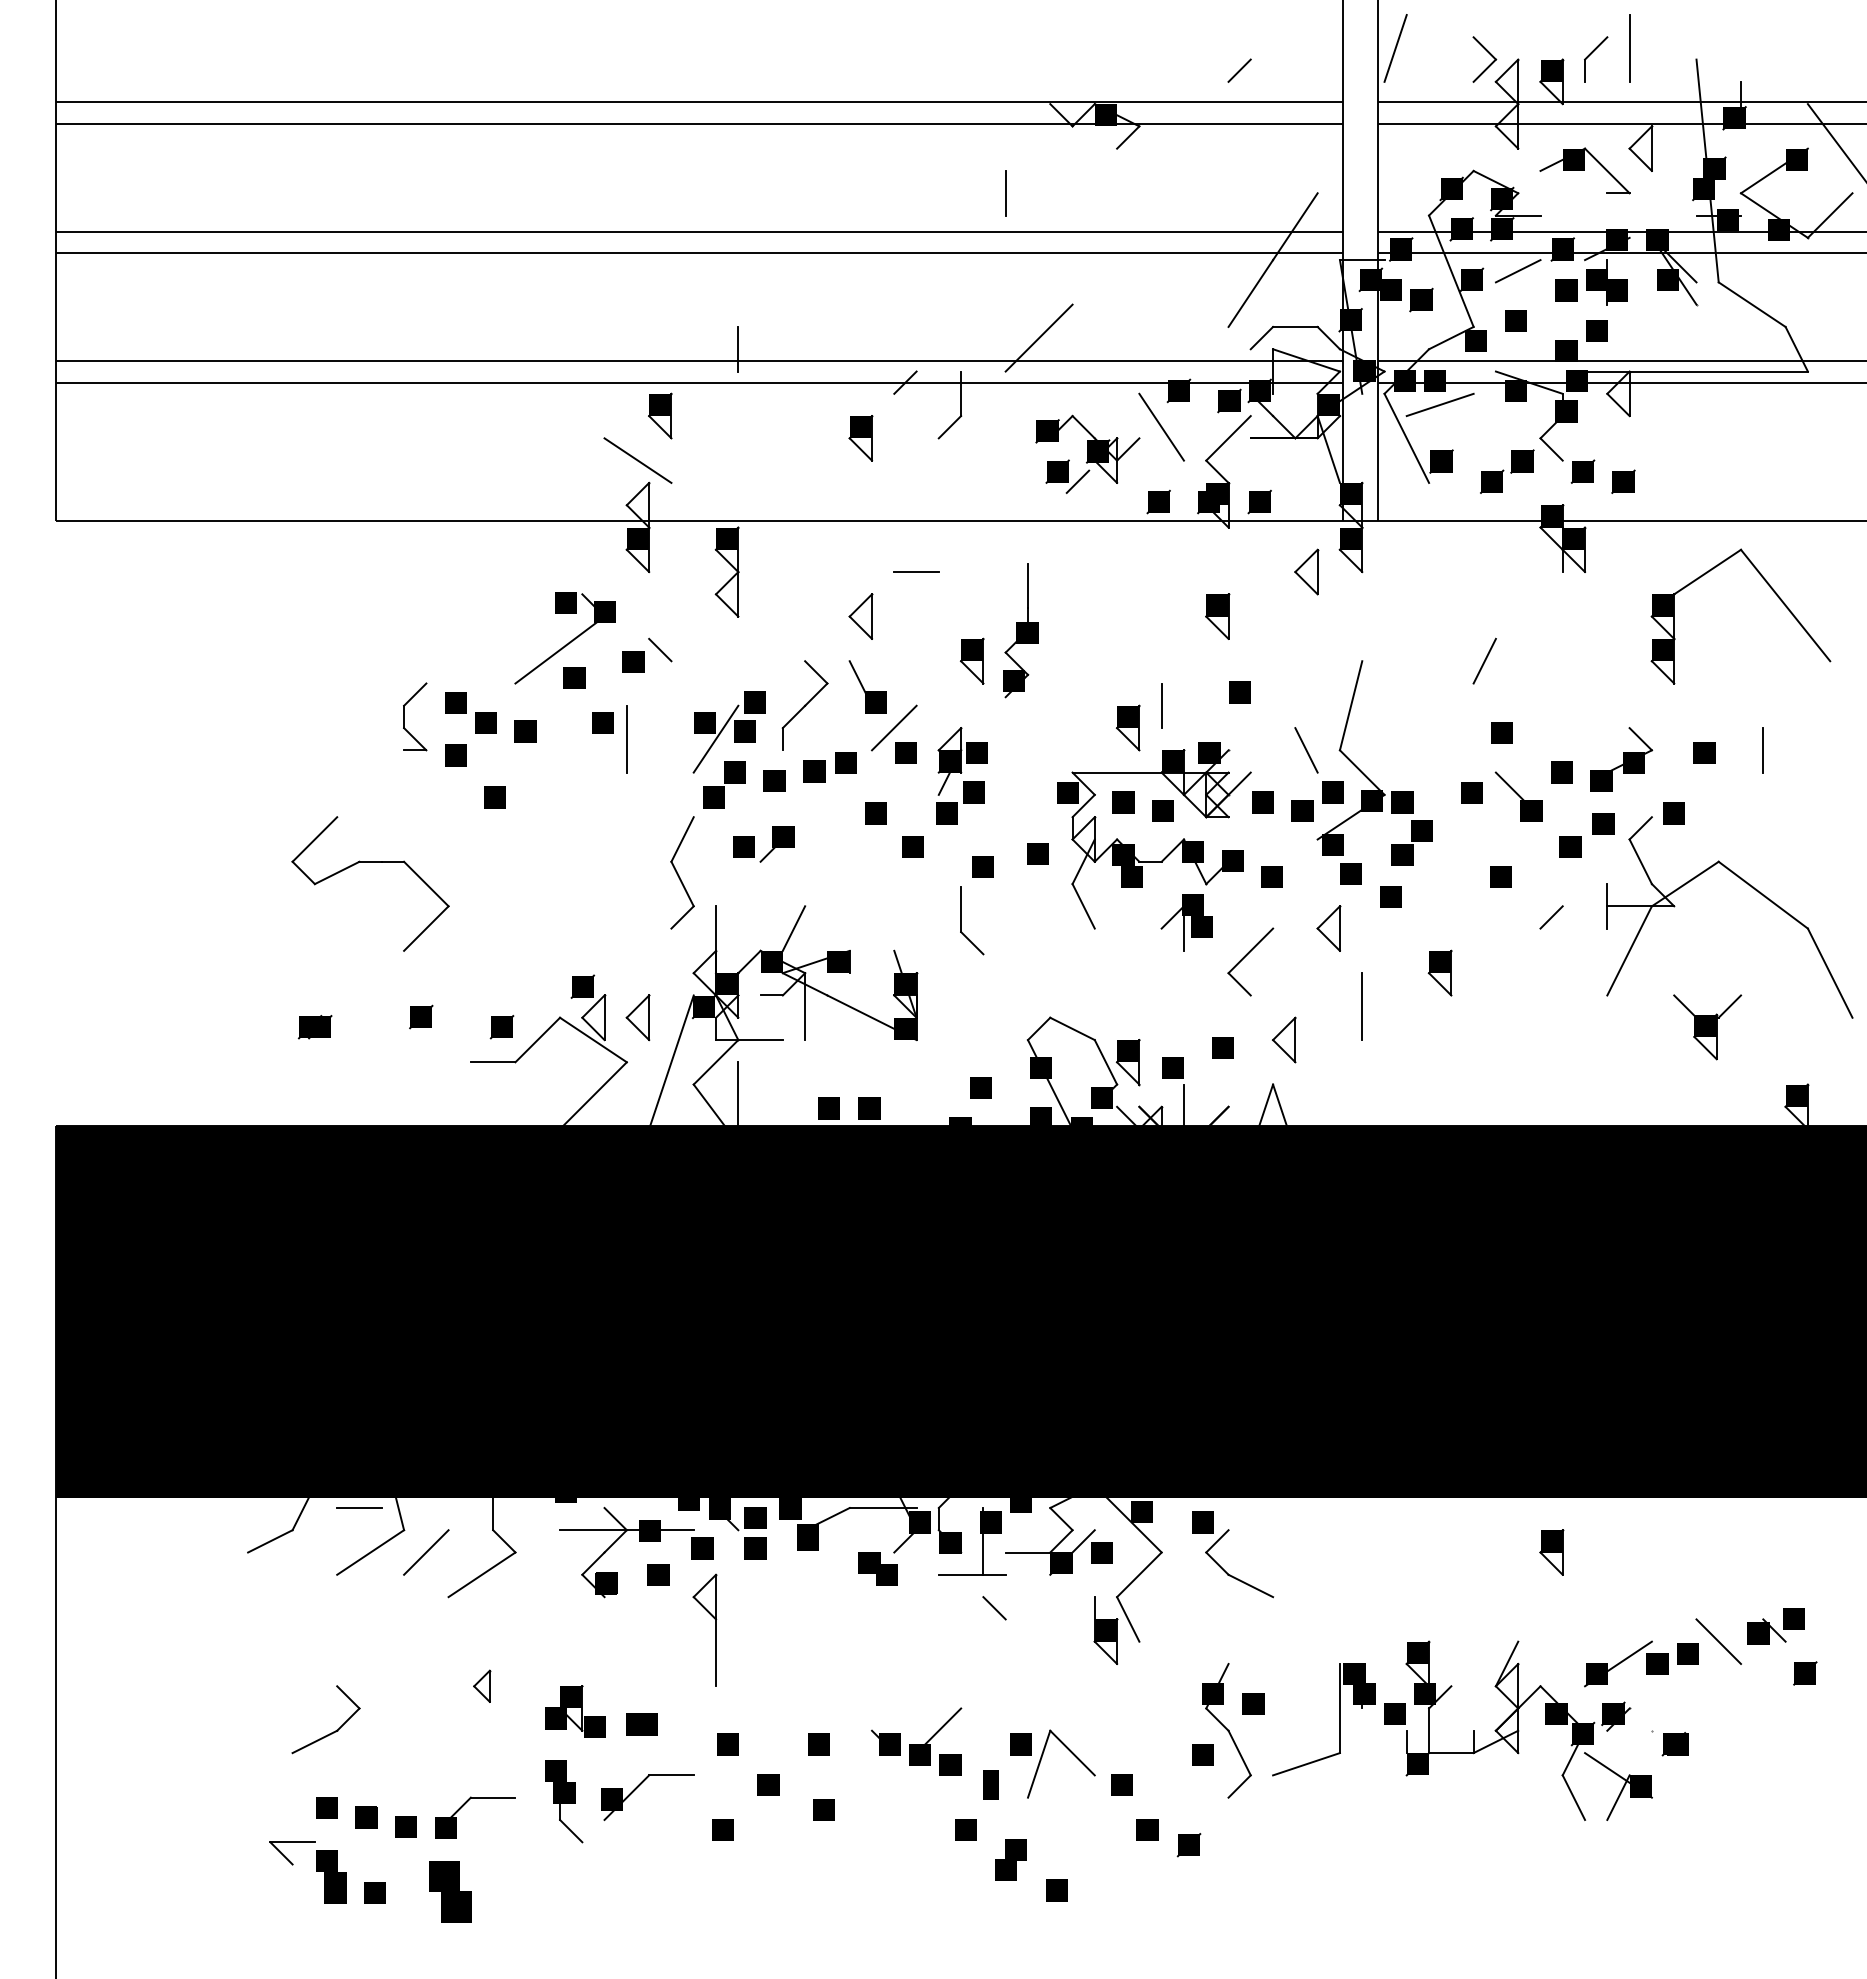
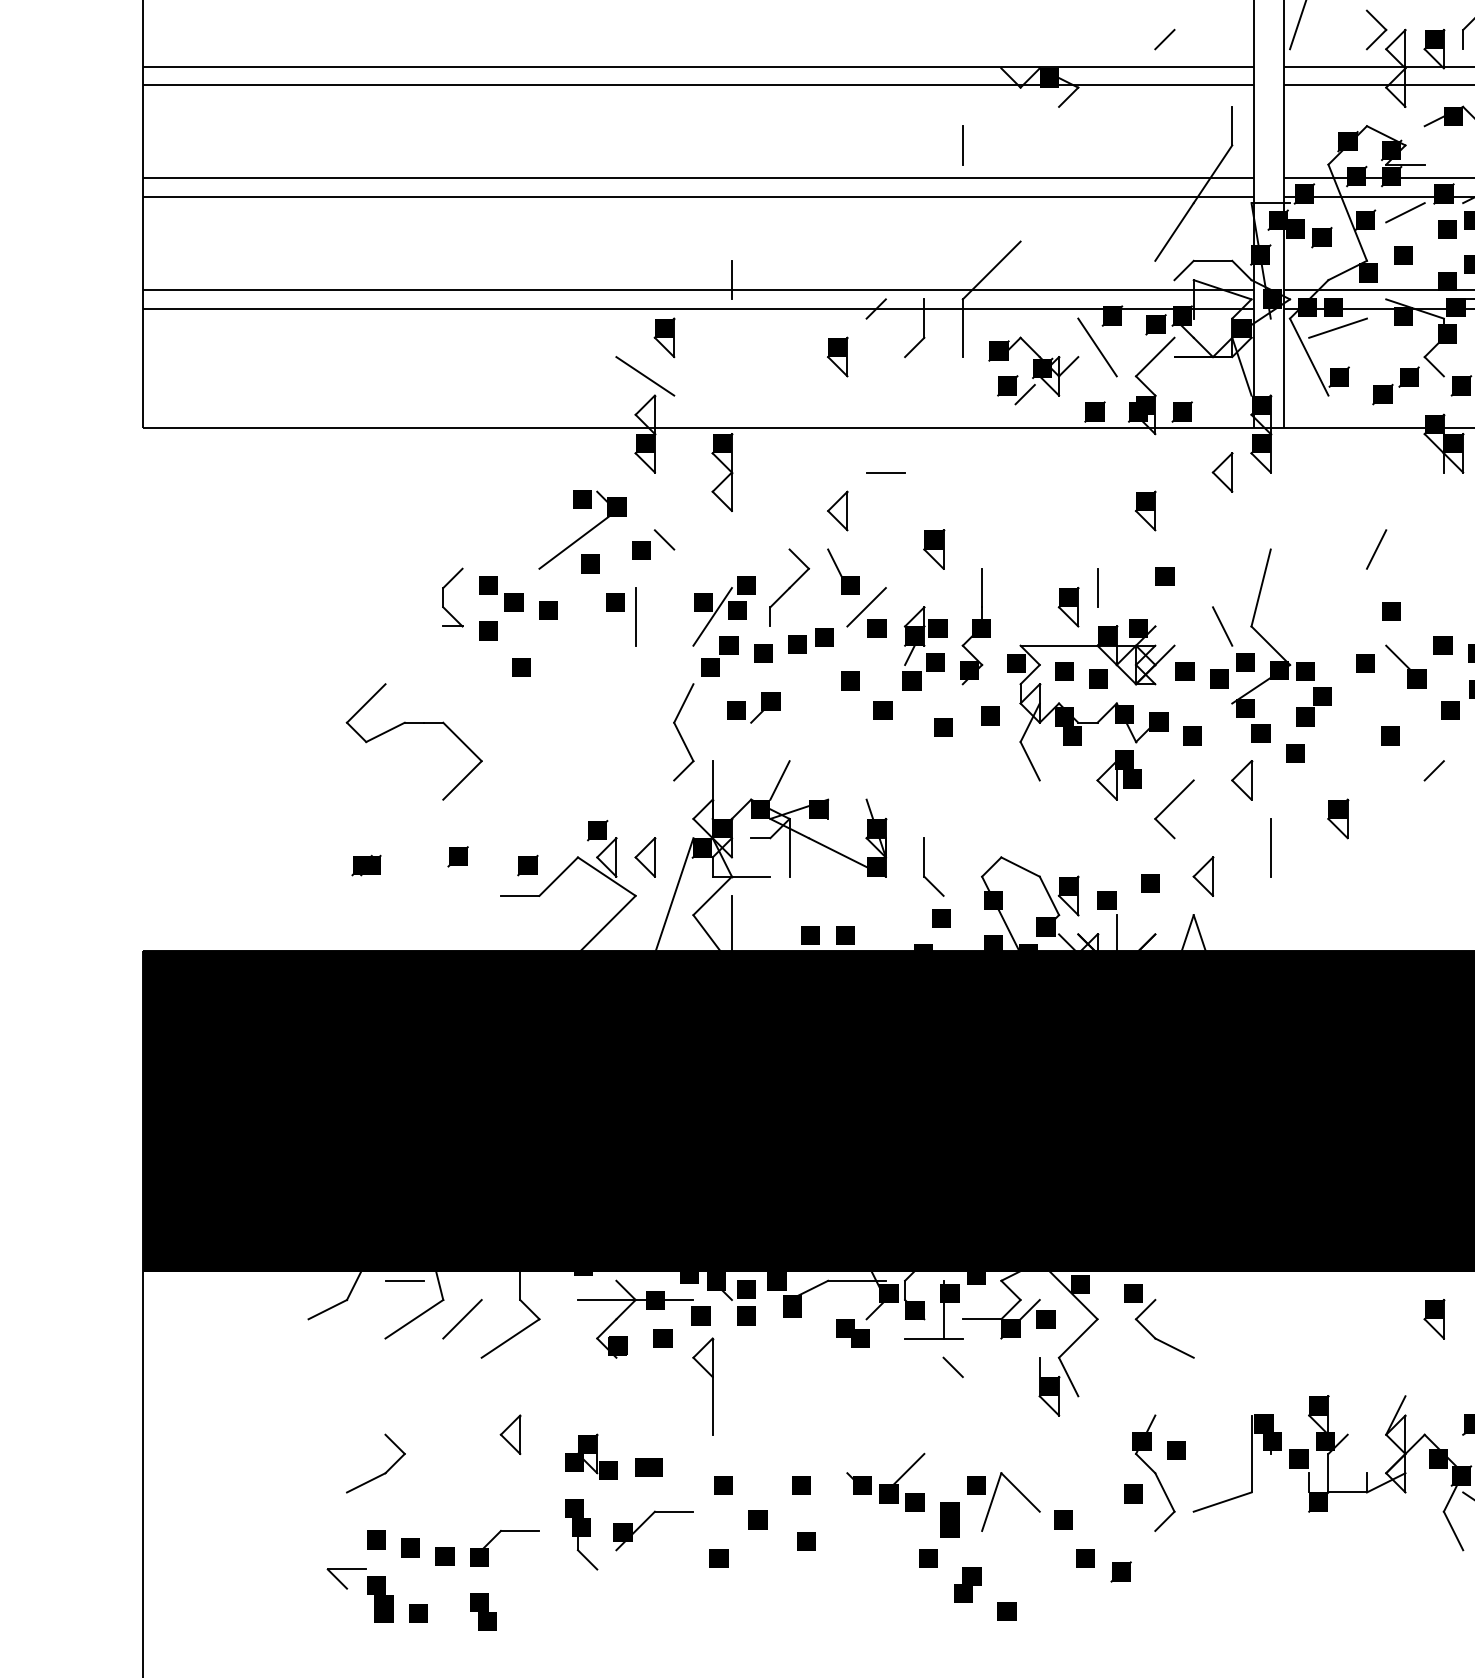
line: (1317, 170) -> (1232, 125), added
line: (1005, 404) -> (962, 327), added
part: (1020, 630) -> (975, 626), moved
part: (961, 920) -> (924, 866), moved
line: (1172, 939) -> (1106, 789), added
part: (481, 1686) -> (510, 1434), size x1.43
part: (990, 1784) -> (949, 1519), size x1.43
part: (450, 1891) -> (483, 1612), size x0.71

